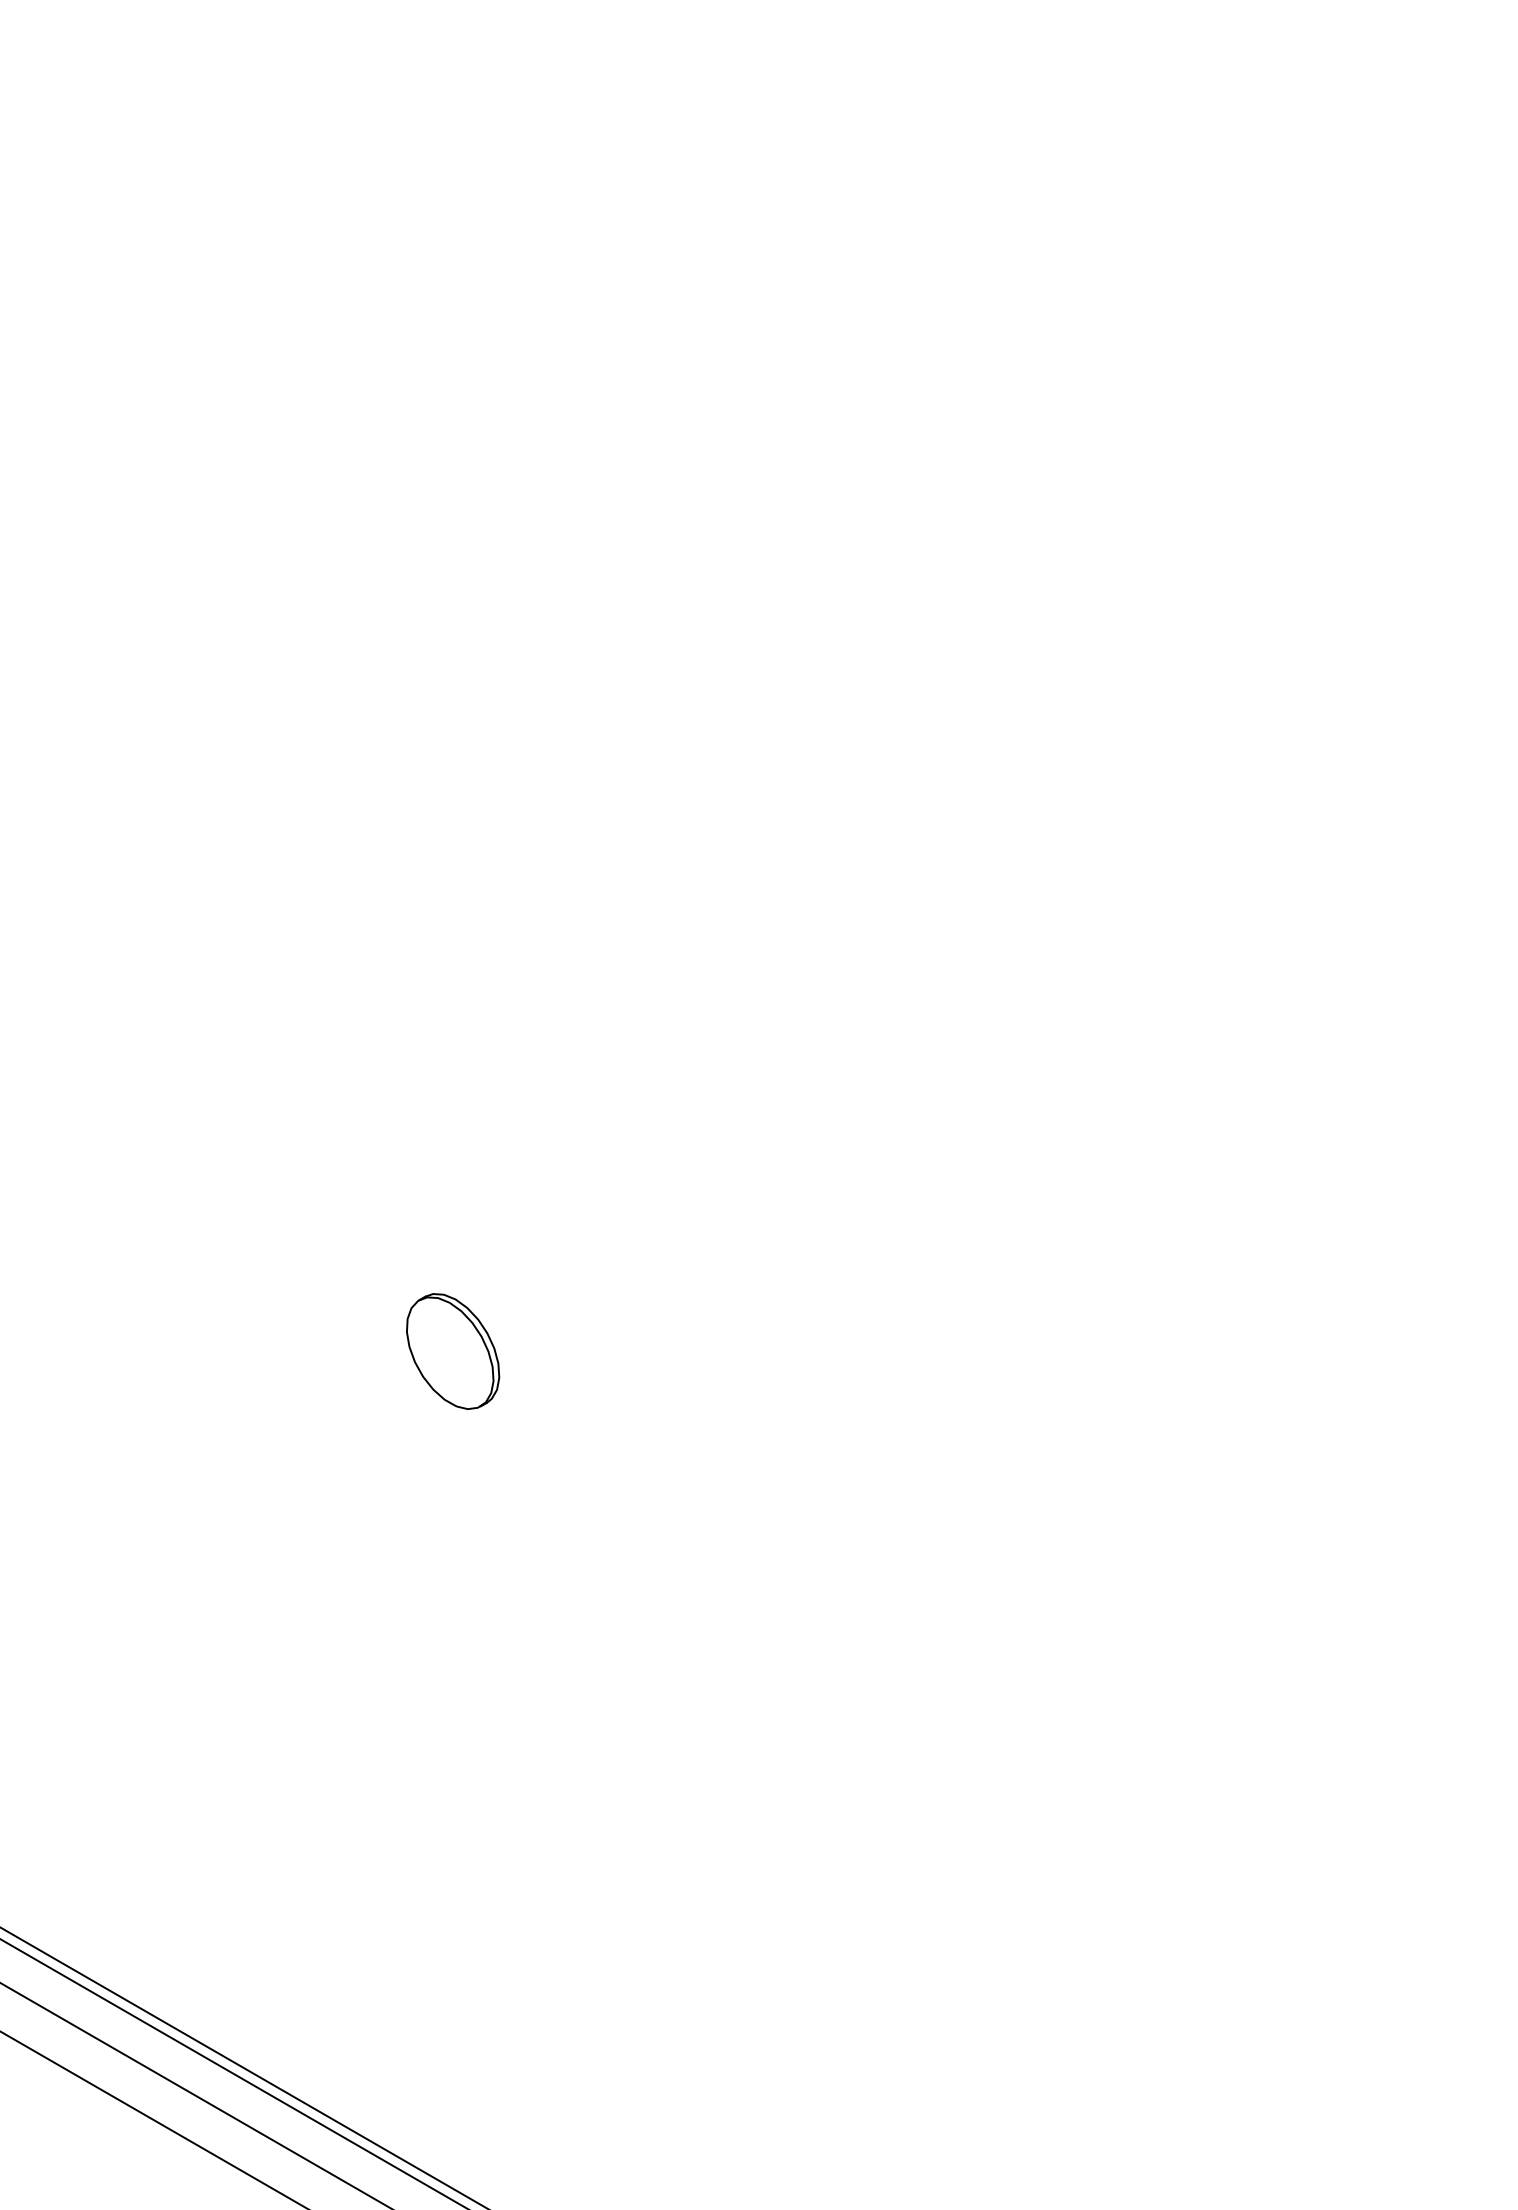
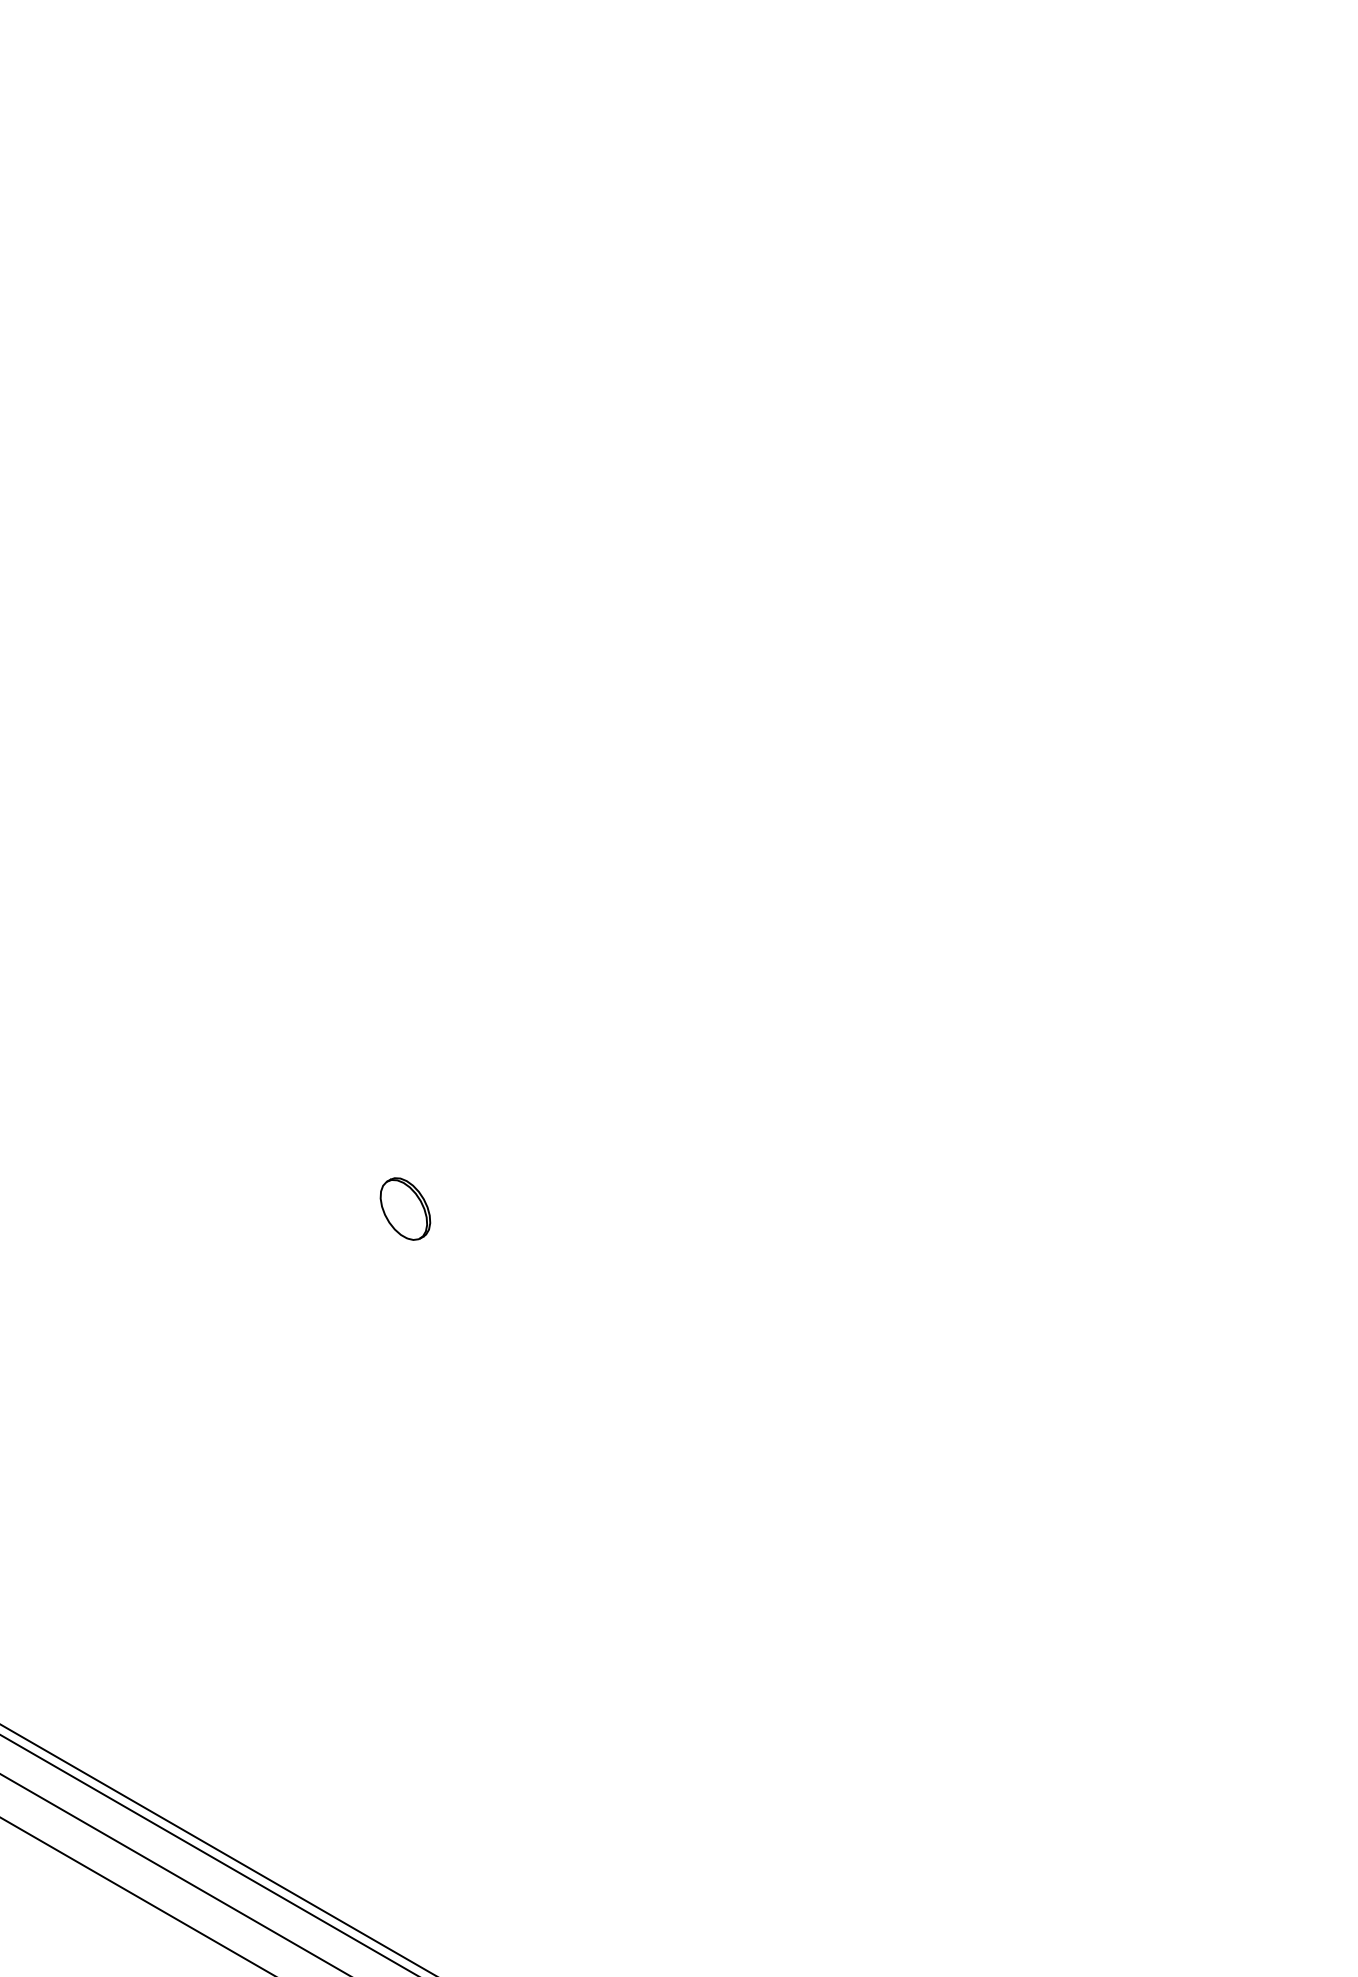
part: (453, 1351) -> (405, 1209), size x0.6

